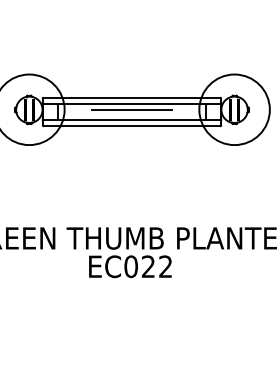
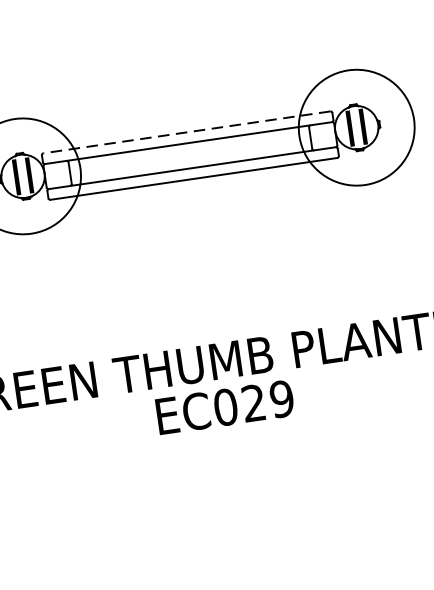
line: (131, 97) -> (186, 132), solid -> dashed
line: (131, 109) -> (189, 151), removed
text: (165, 266) -> (281, 398), EC022 -> EC029

